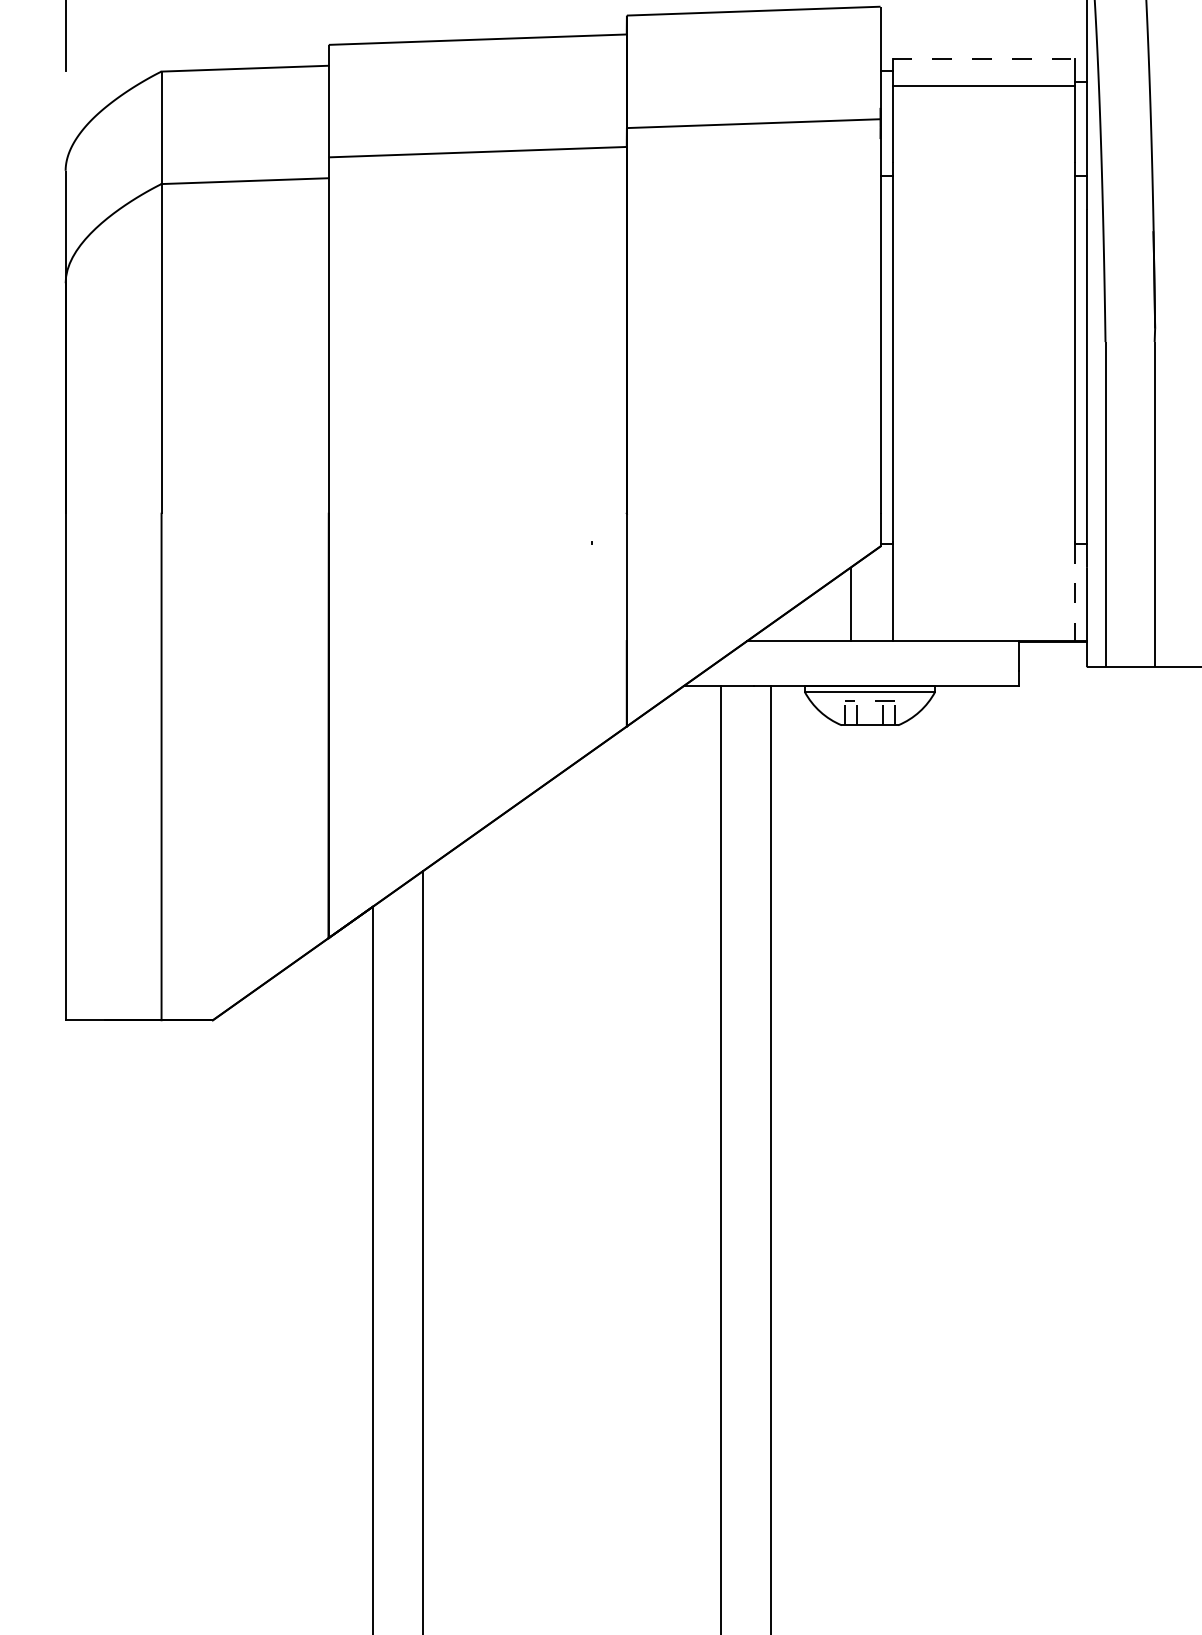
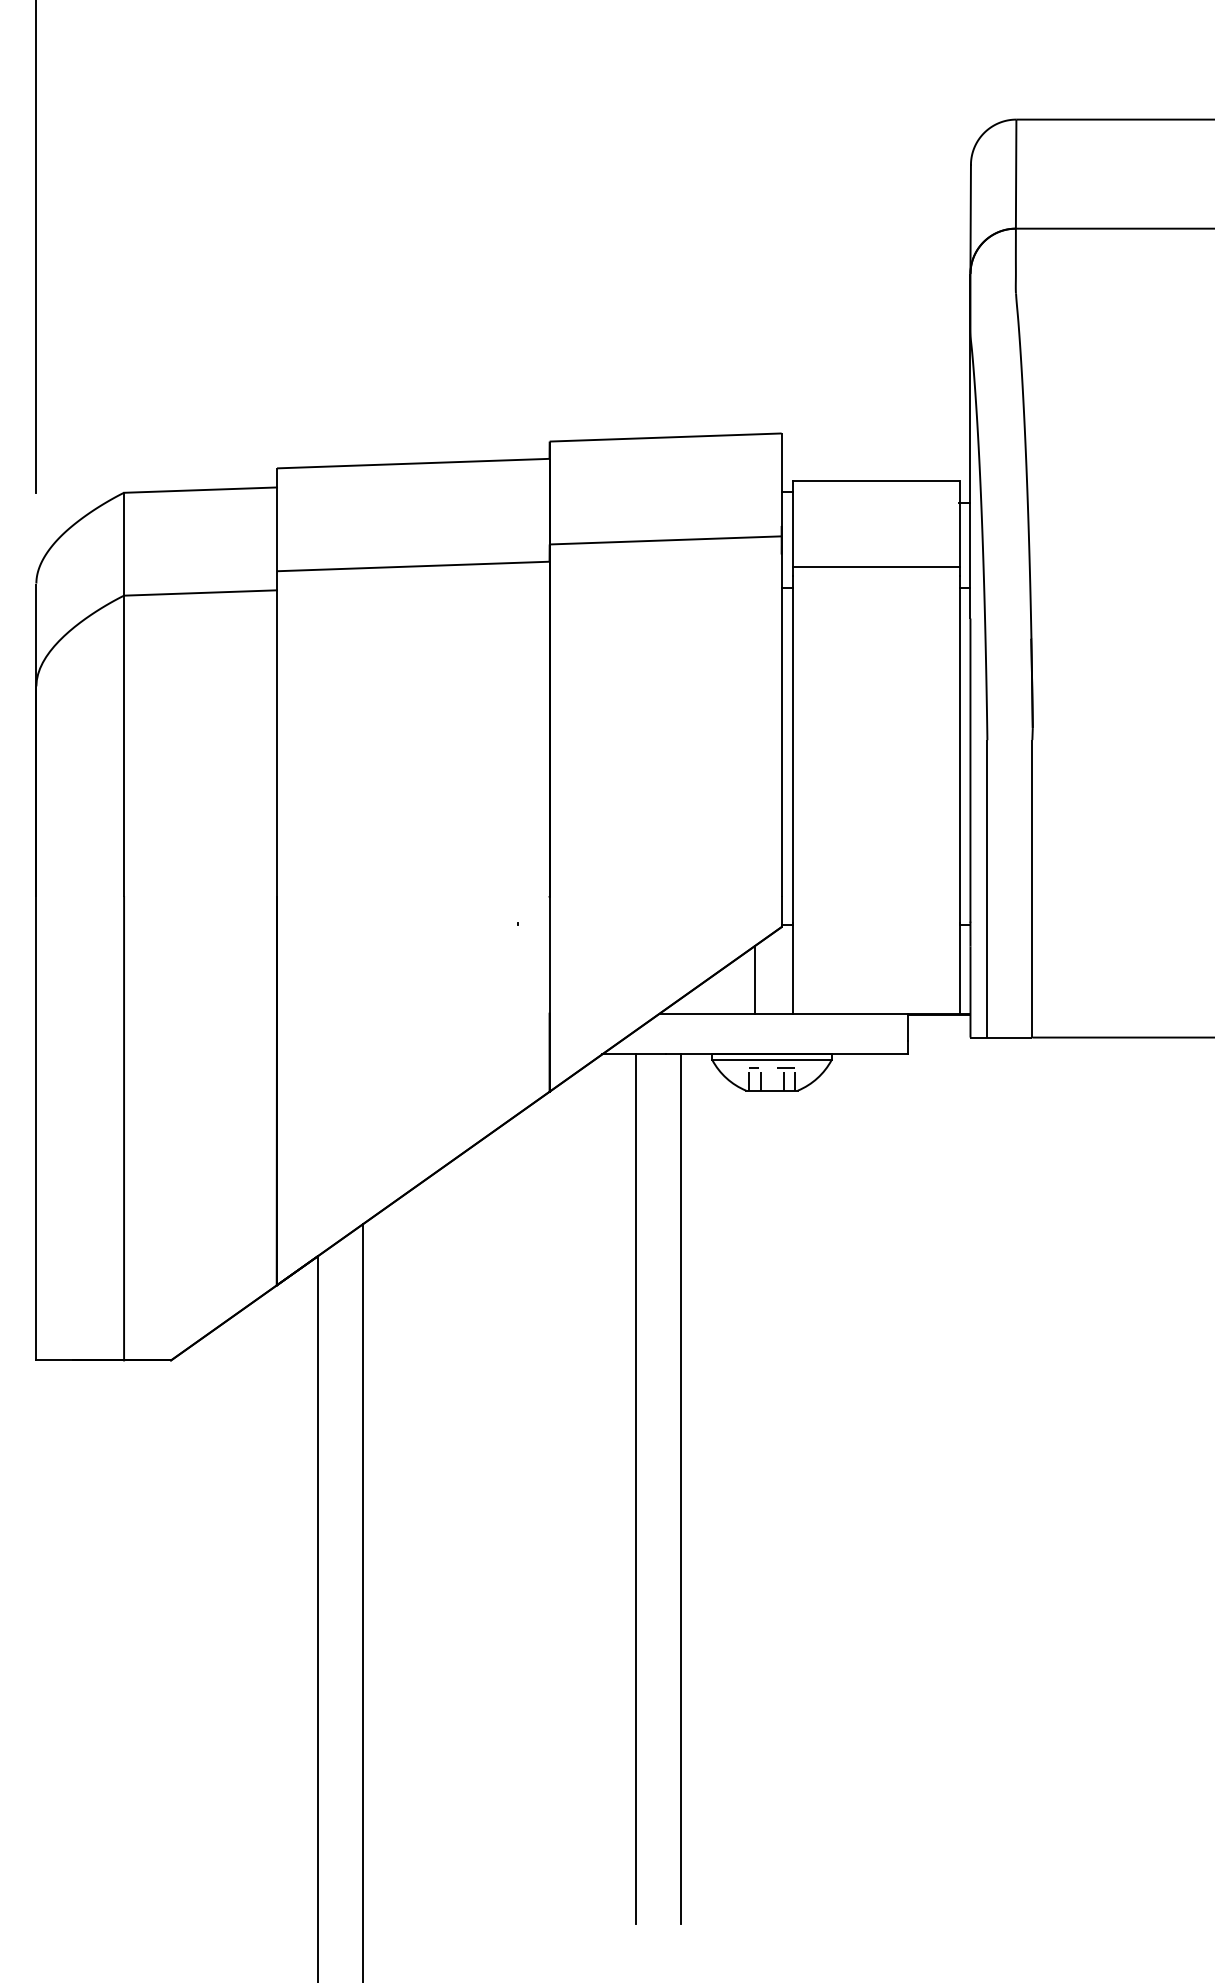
line: (984, 58) -> (876, 480), dashed -> solid
line: (983, 85) -> (875, 566), moved
line: (1074, 592) -> (959, 969), dashed -> solid

